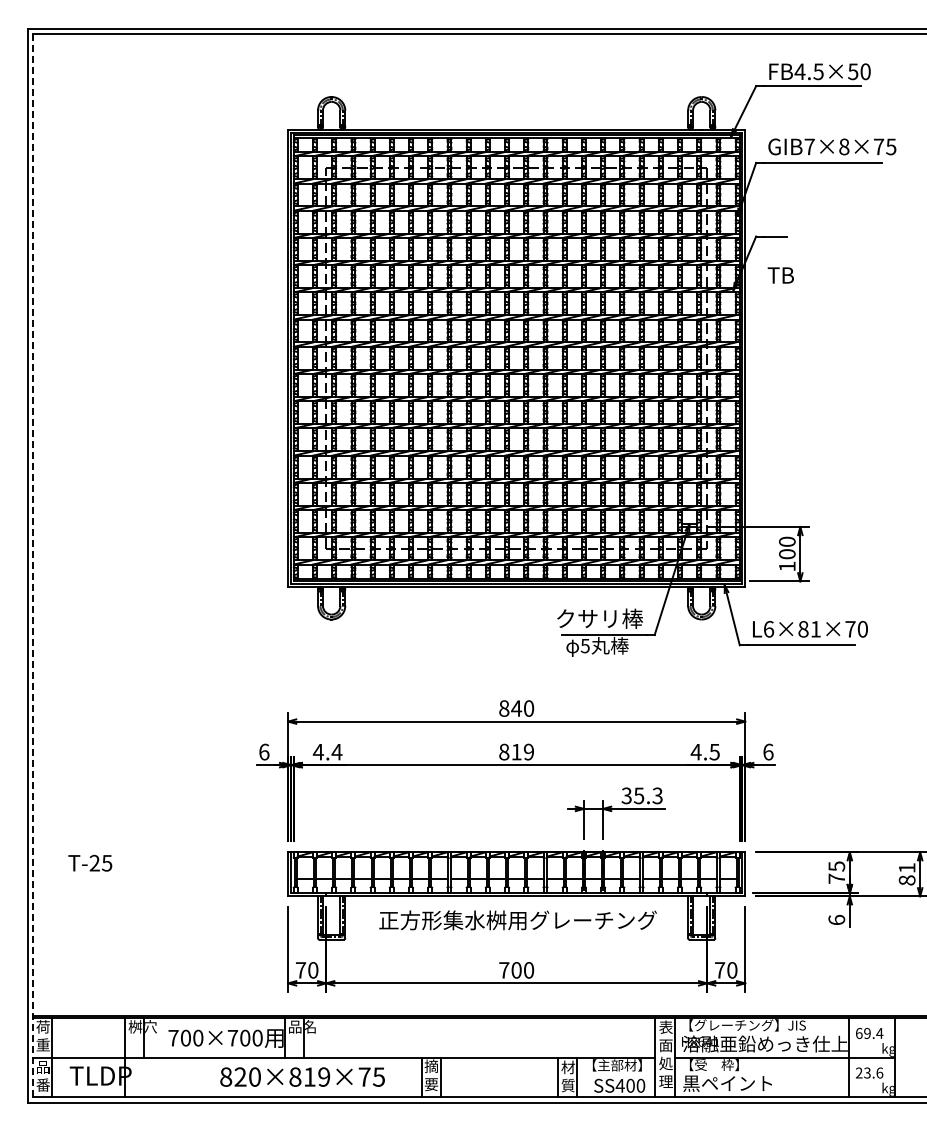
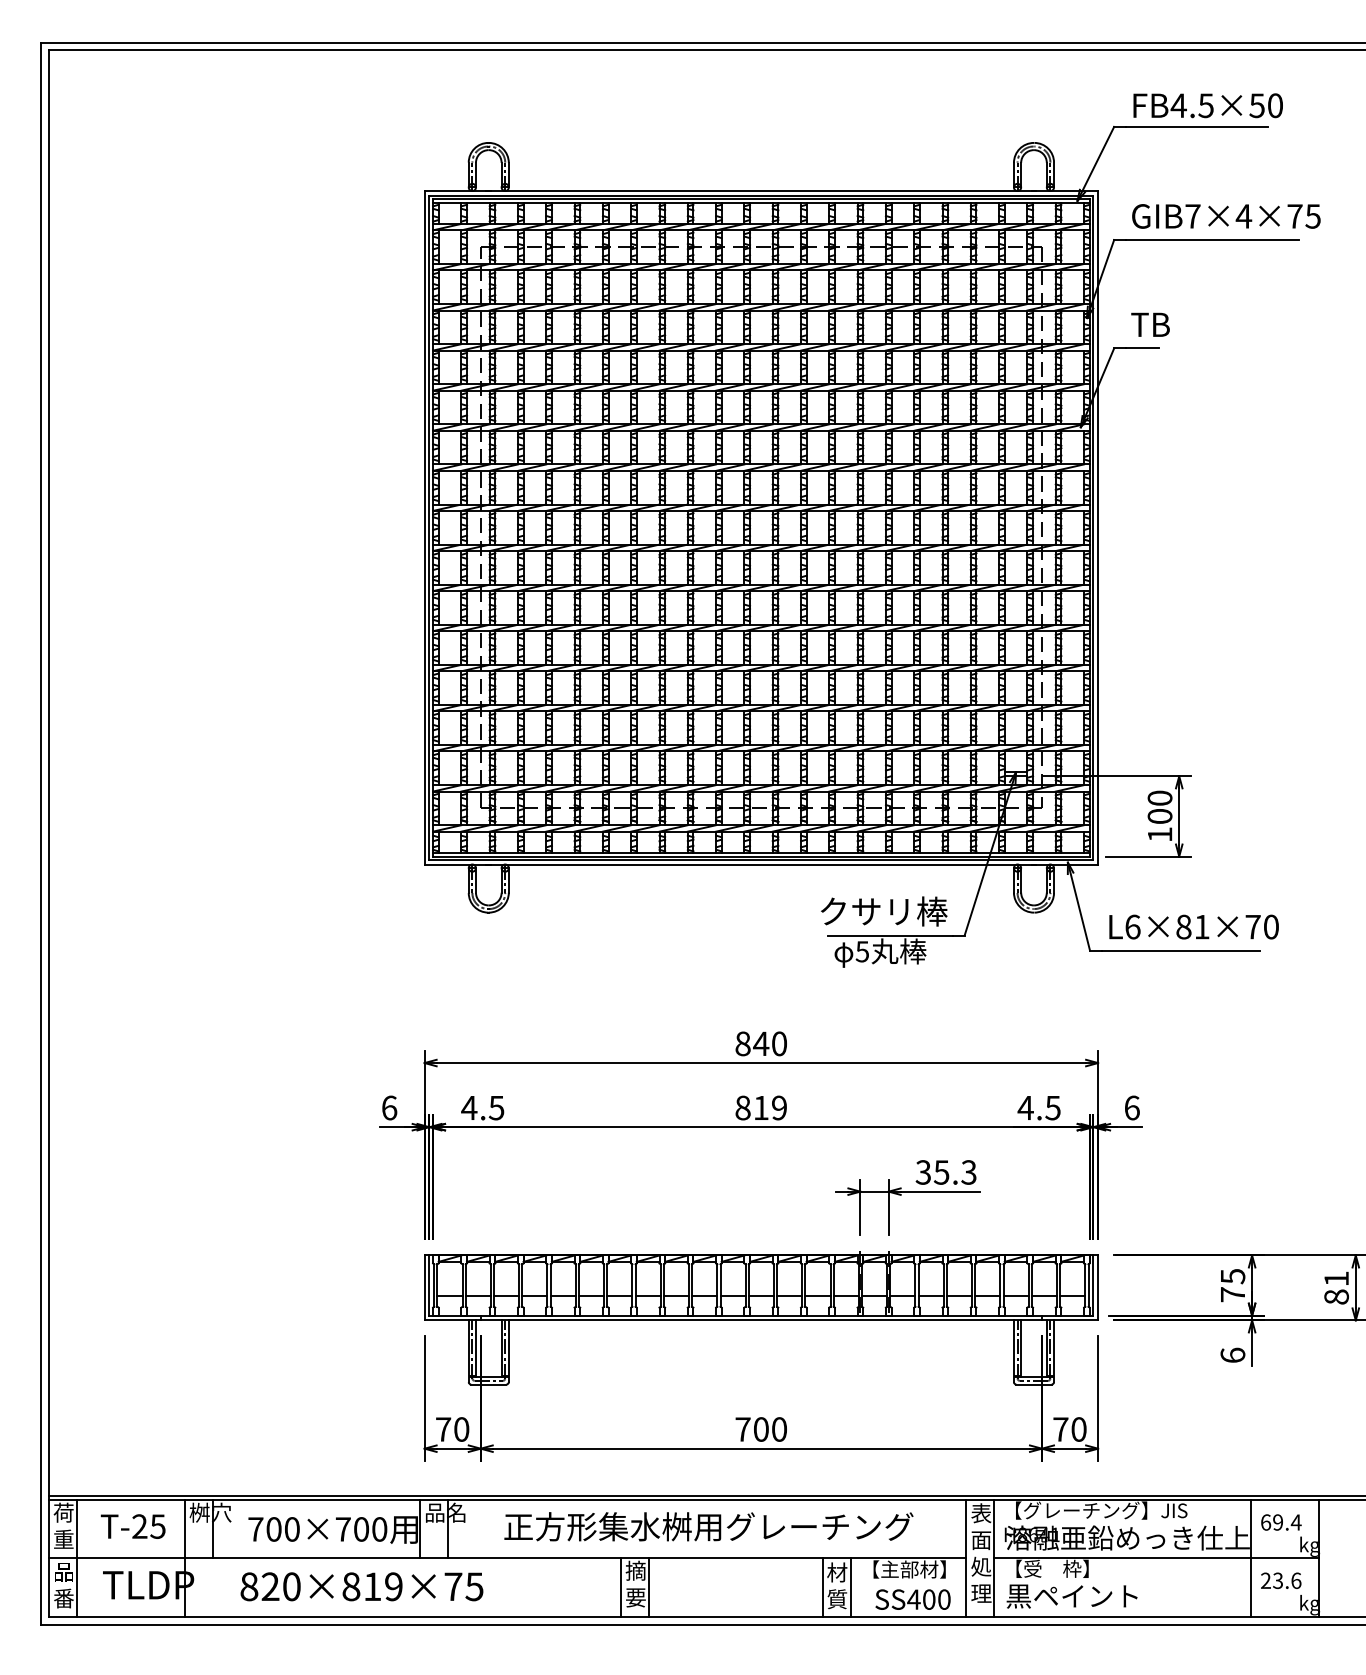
text: (843, 146) -> (1242, 215), GIB7×8×75 -> GIB7×4×75
text: (780, 275) -> (1150, 324), moved
line: (33, 565) -> (49, 833), dashed -> solid
text: (336, 752) -> (495, 1108), 4.4 -> 4.5
text: (90, 862) -> (133, 1525), moved
text: (517, 920) -> (708, 1526), moved
text: (302, 1076) -> (361, 1585), moved

